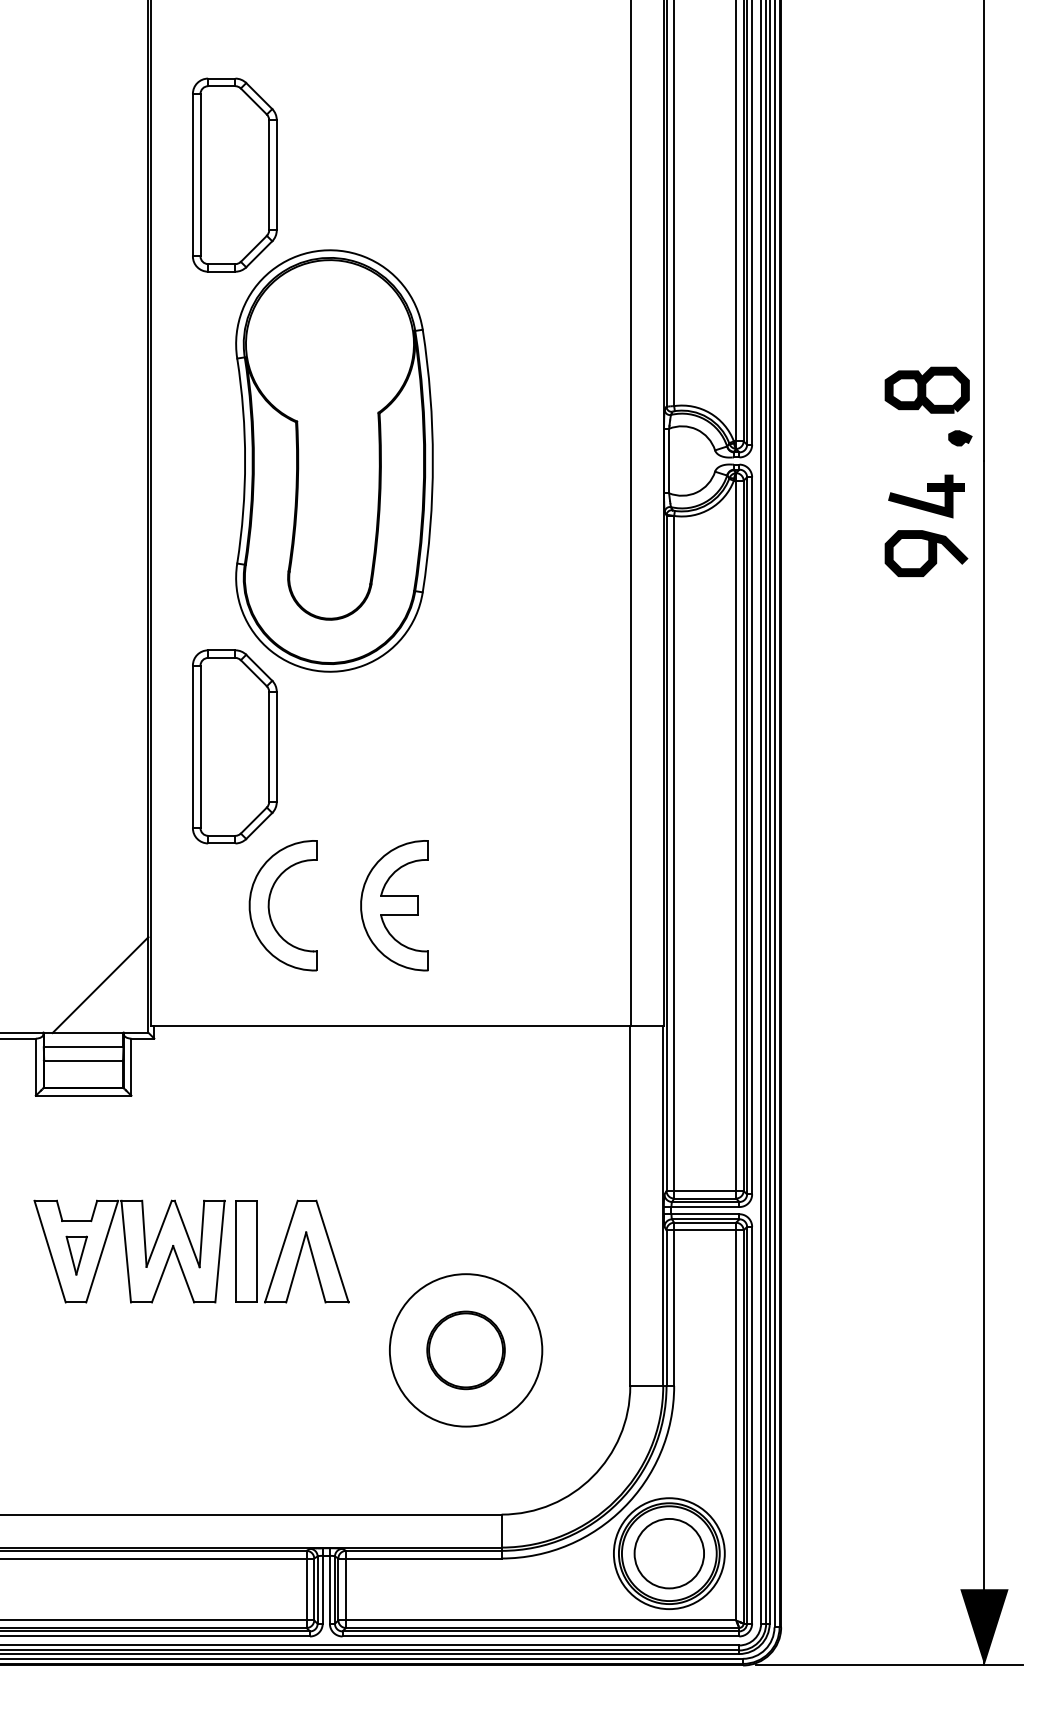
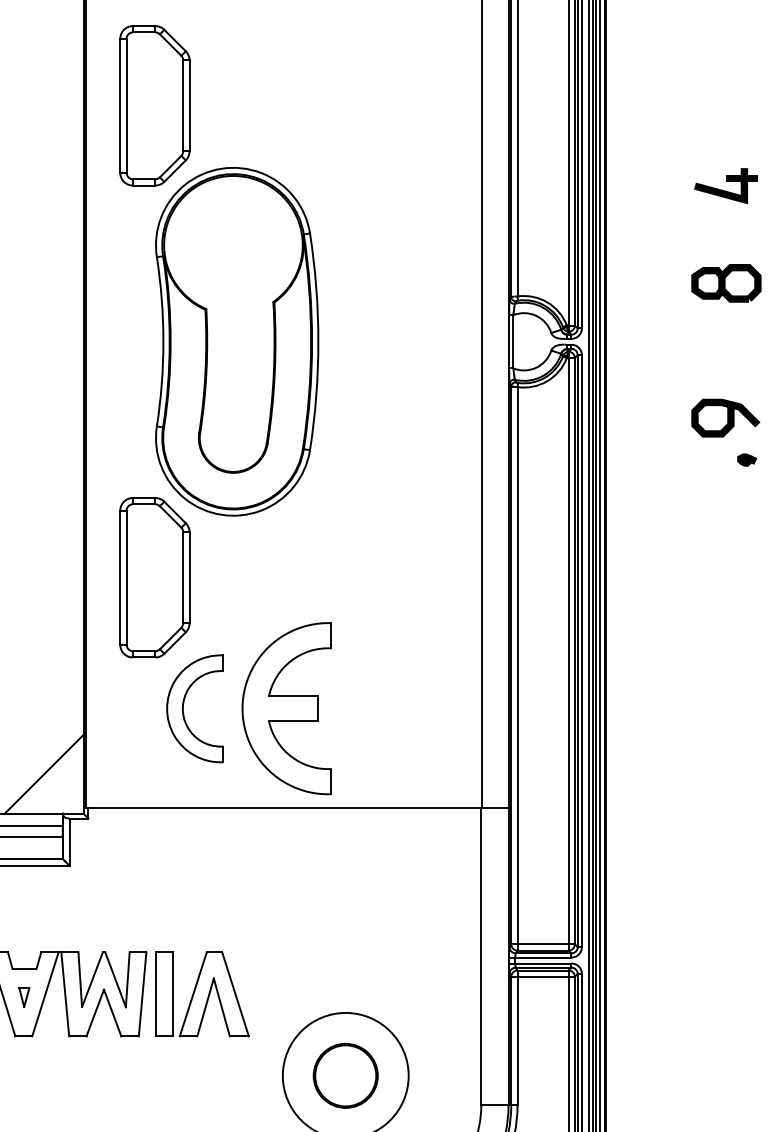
part: (960, 438) -> (747, 460), moved
part: (926, 496) -> (725, 186), moved
part: (394, 905) -> (286, 708), size x1.6
part: (76, 1255) -> (24, 997), size x0.6

